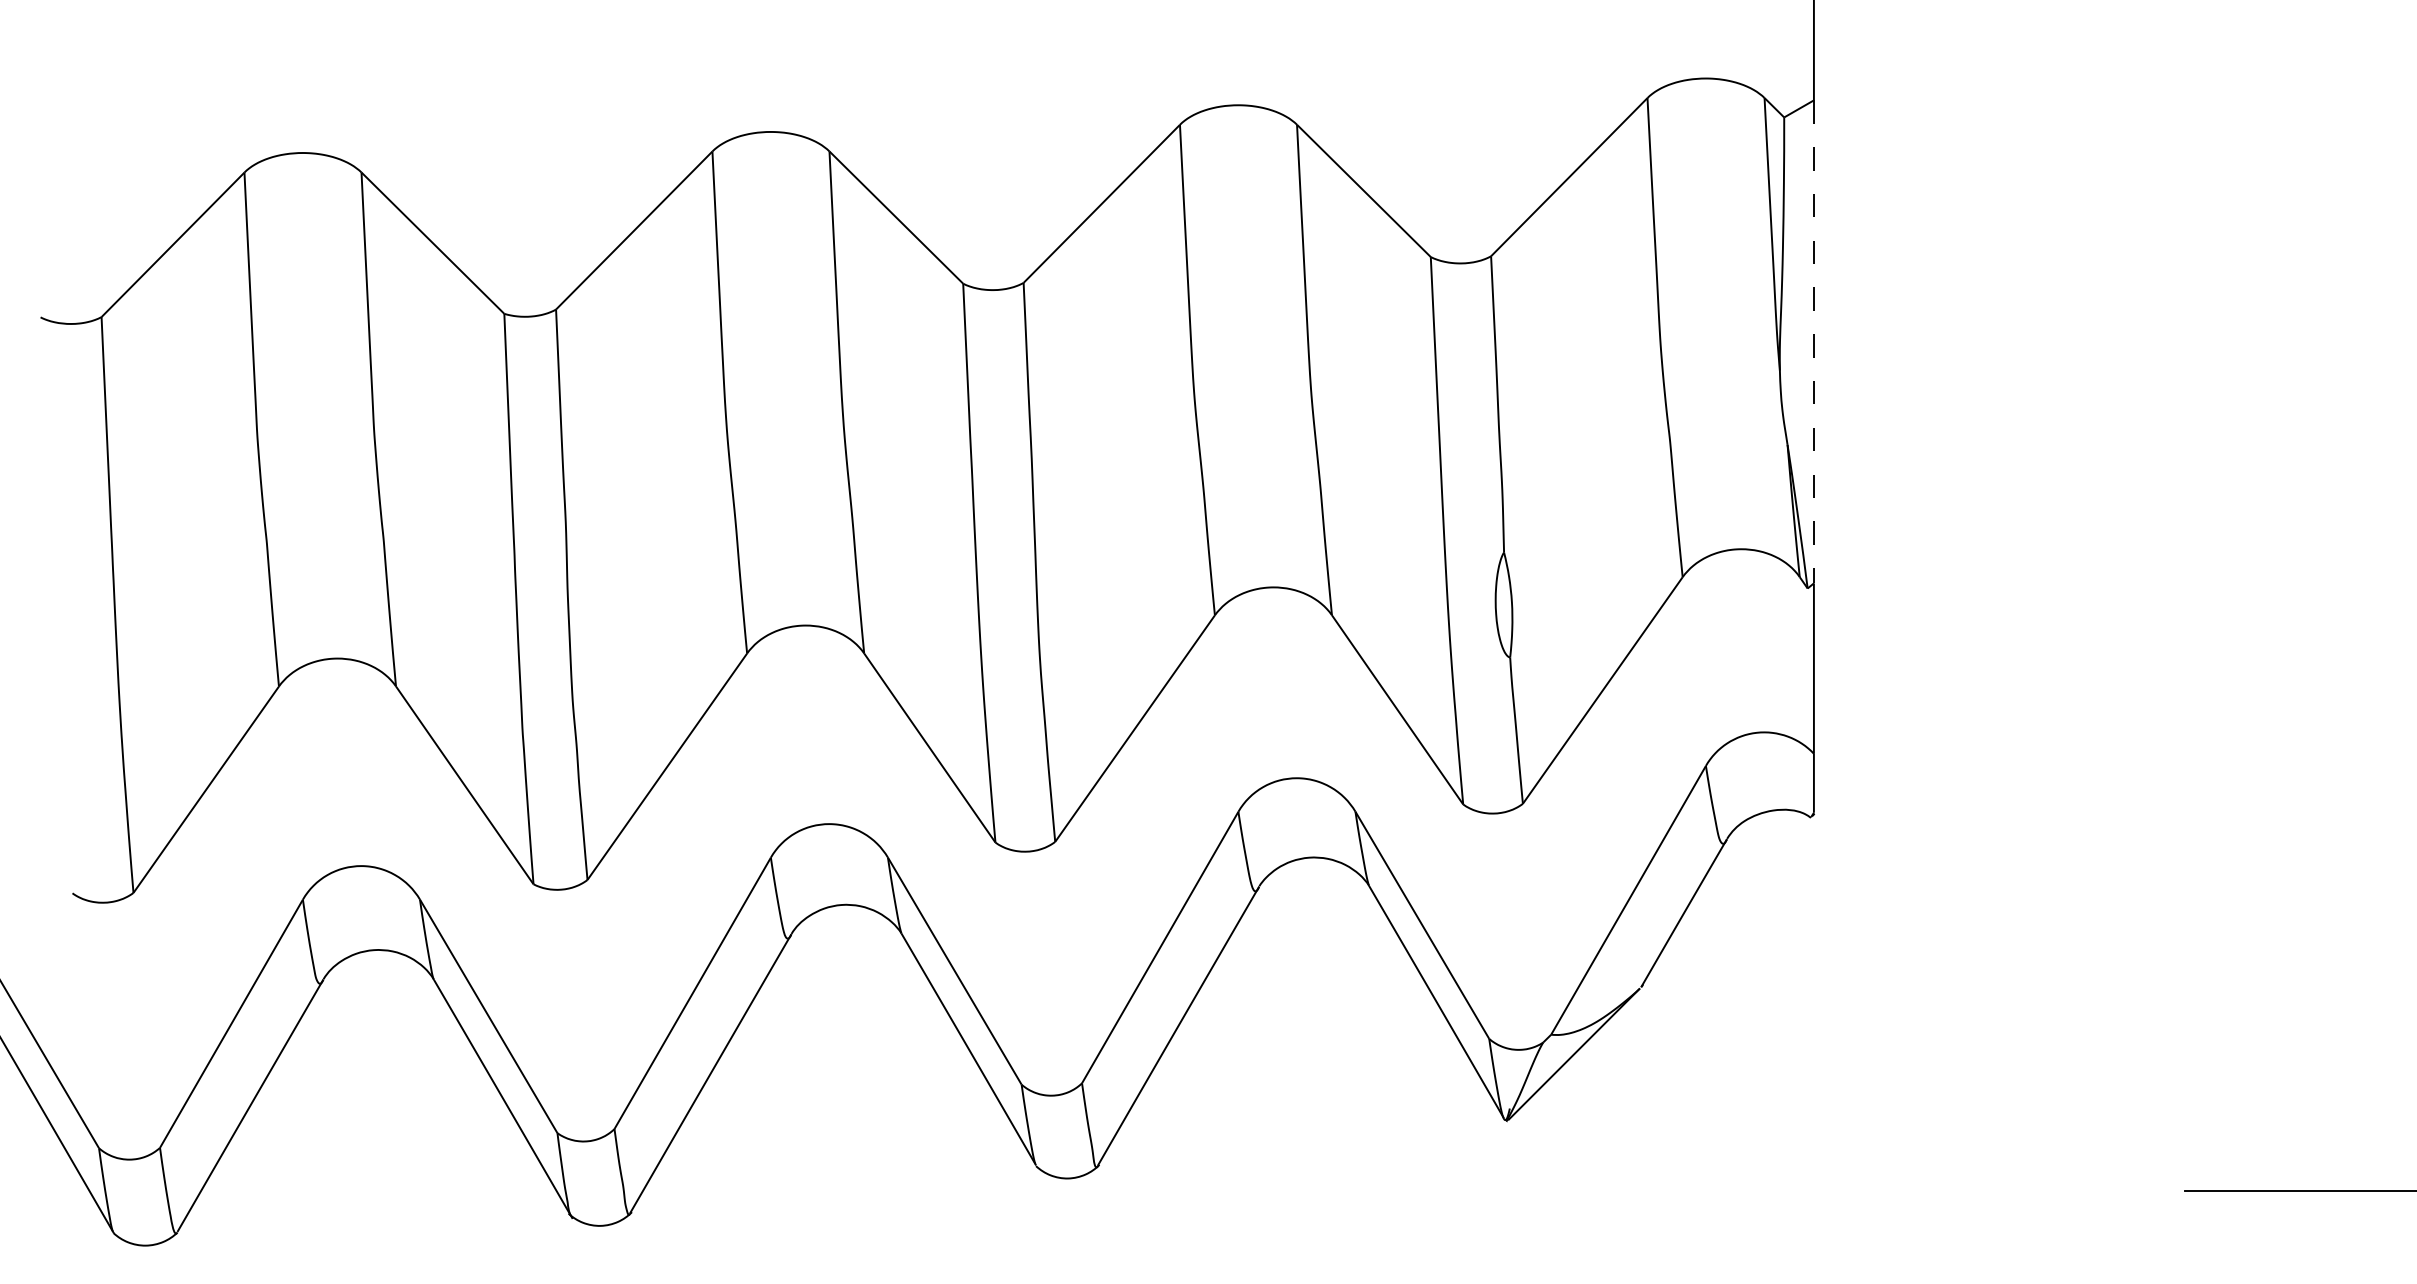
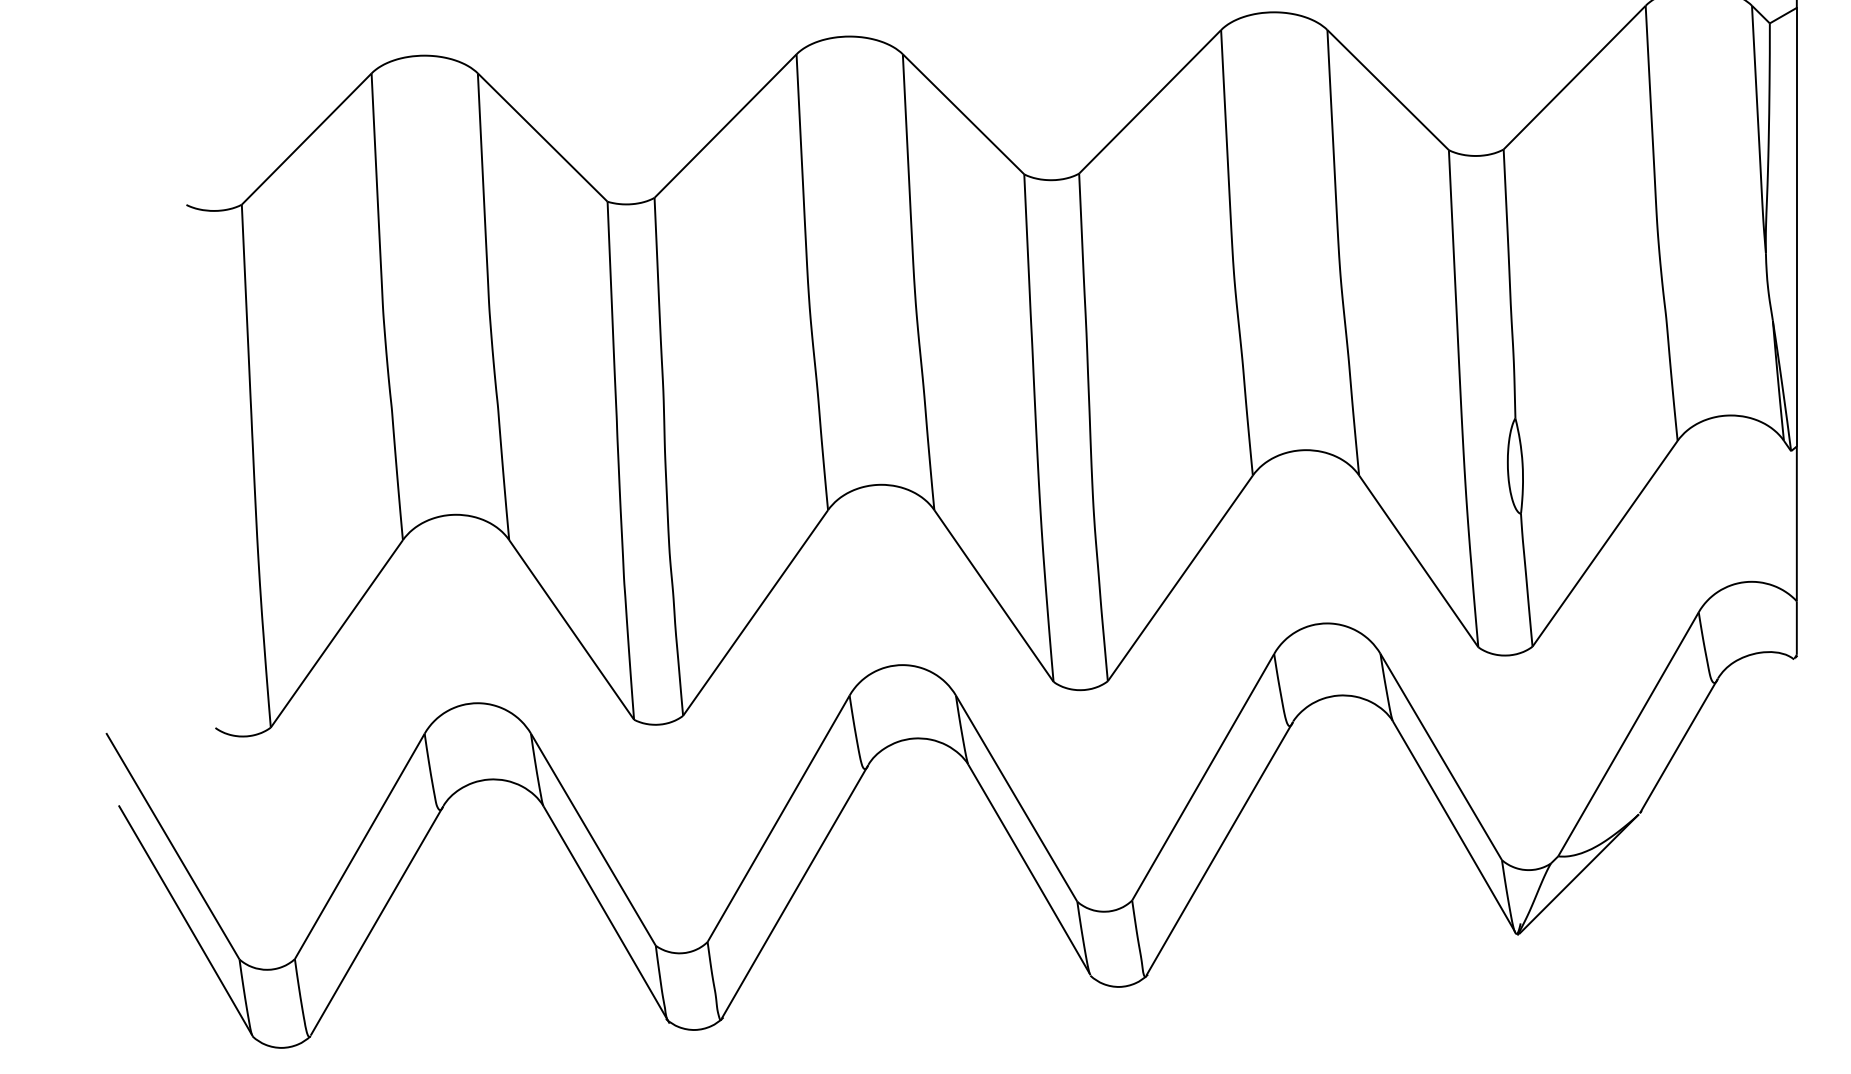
line: (1813, 342) -> (1796, 227), dashed -> solid

